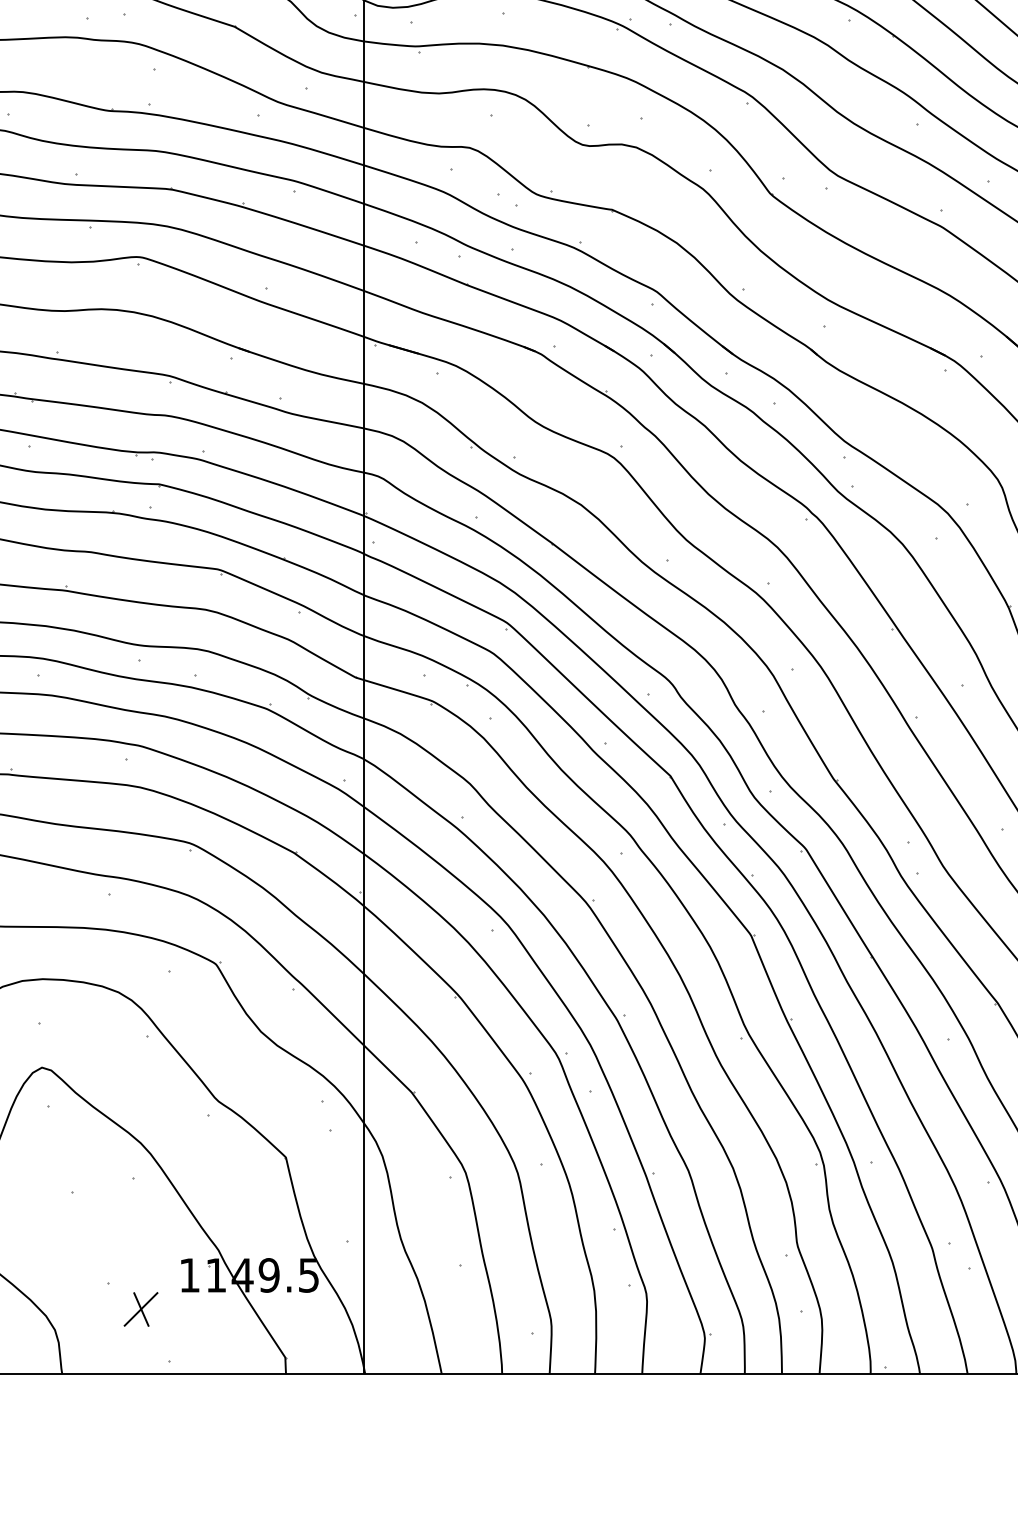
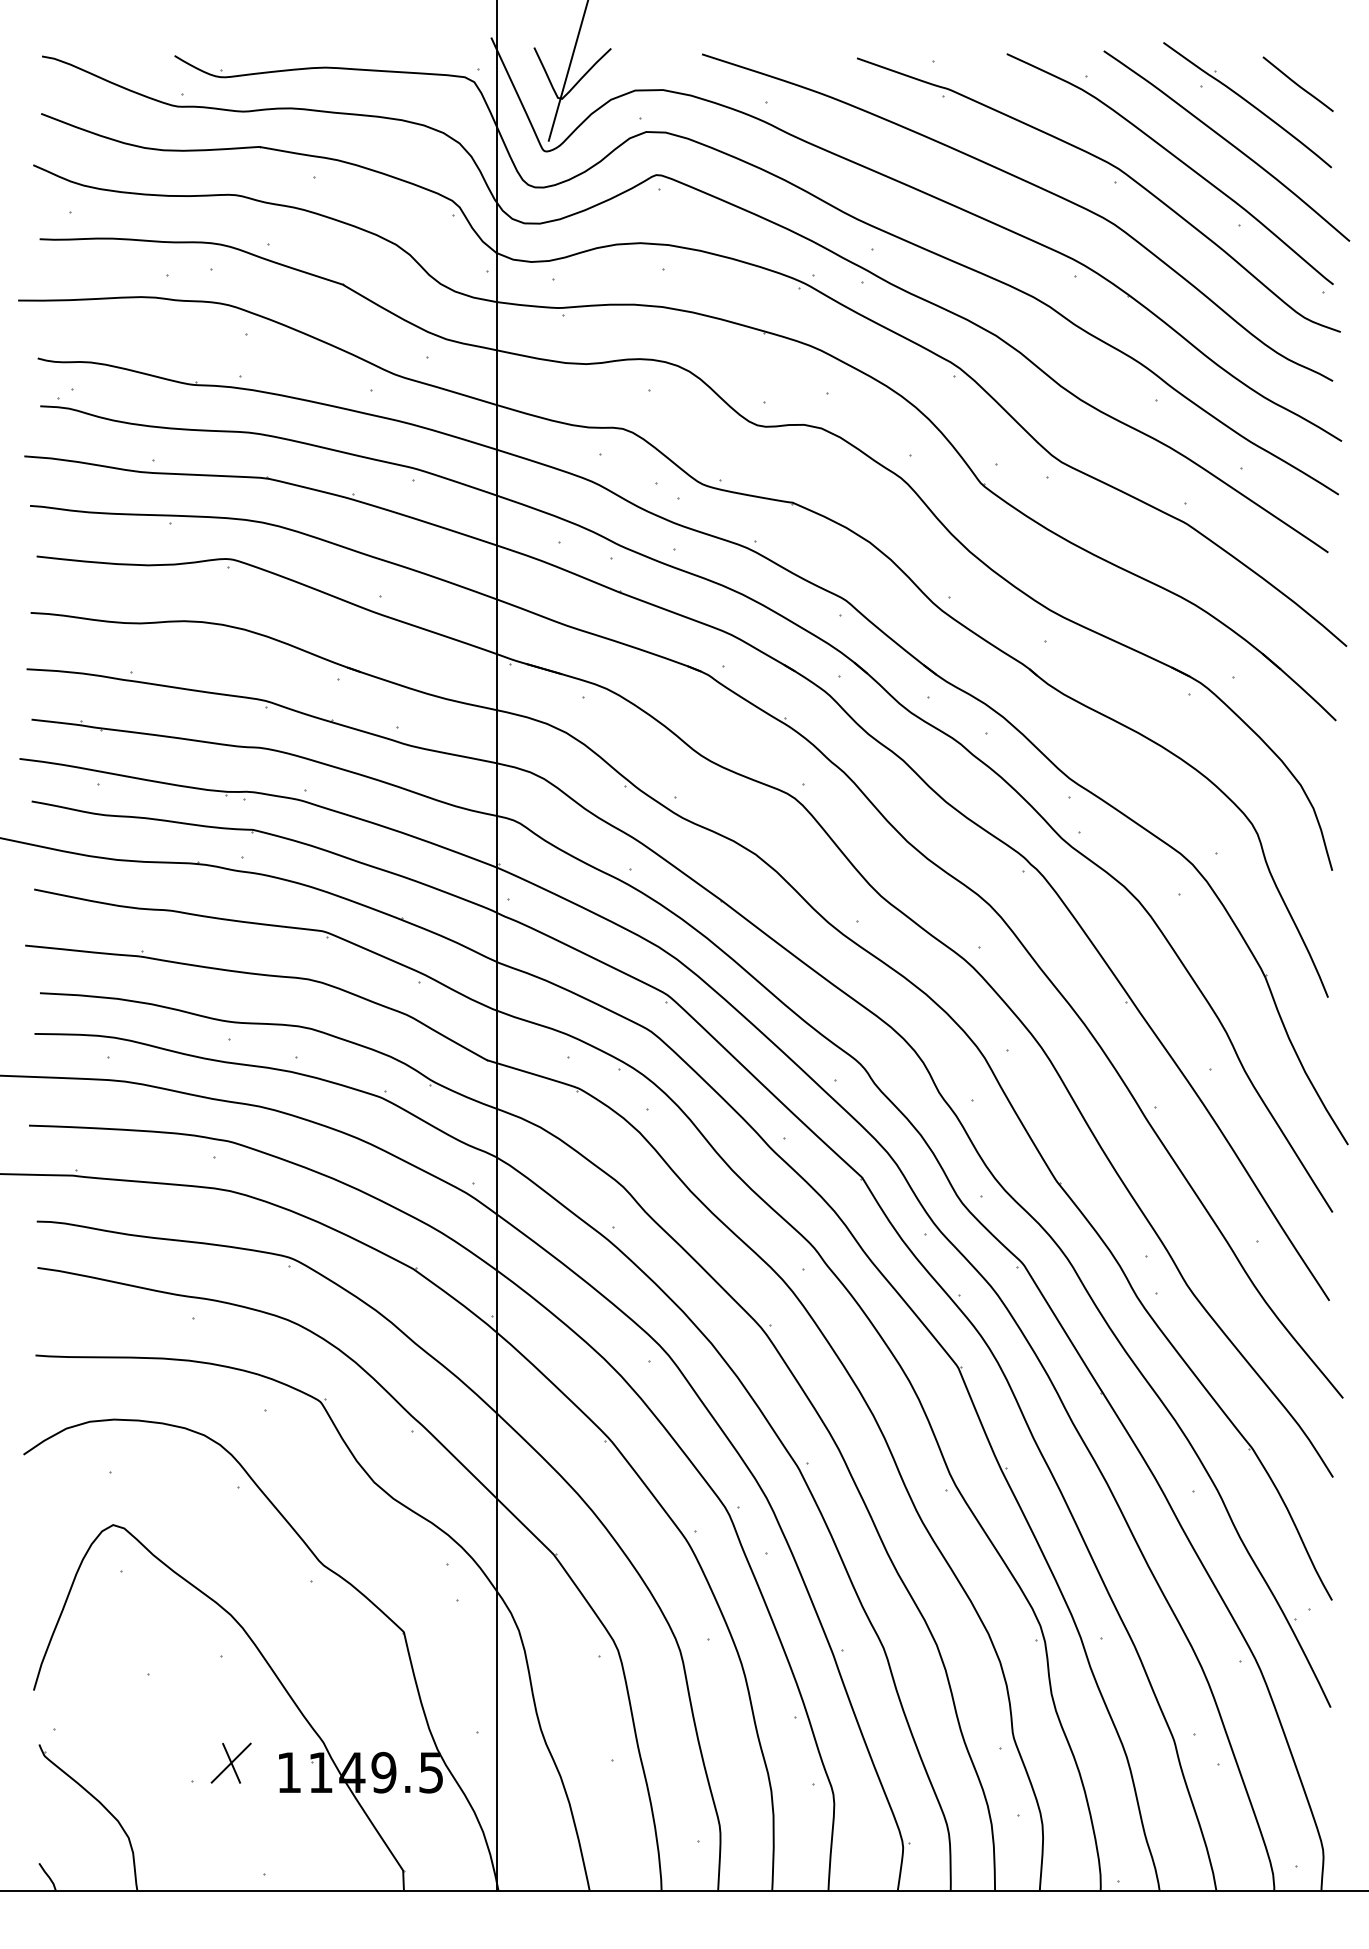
part: (140, 1308) -> (230, 1762), moved

